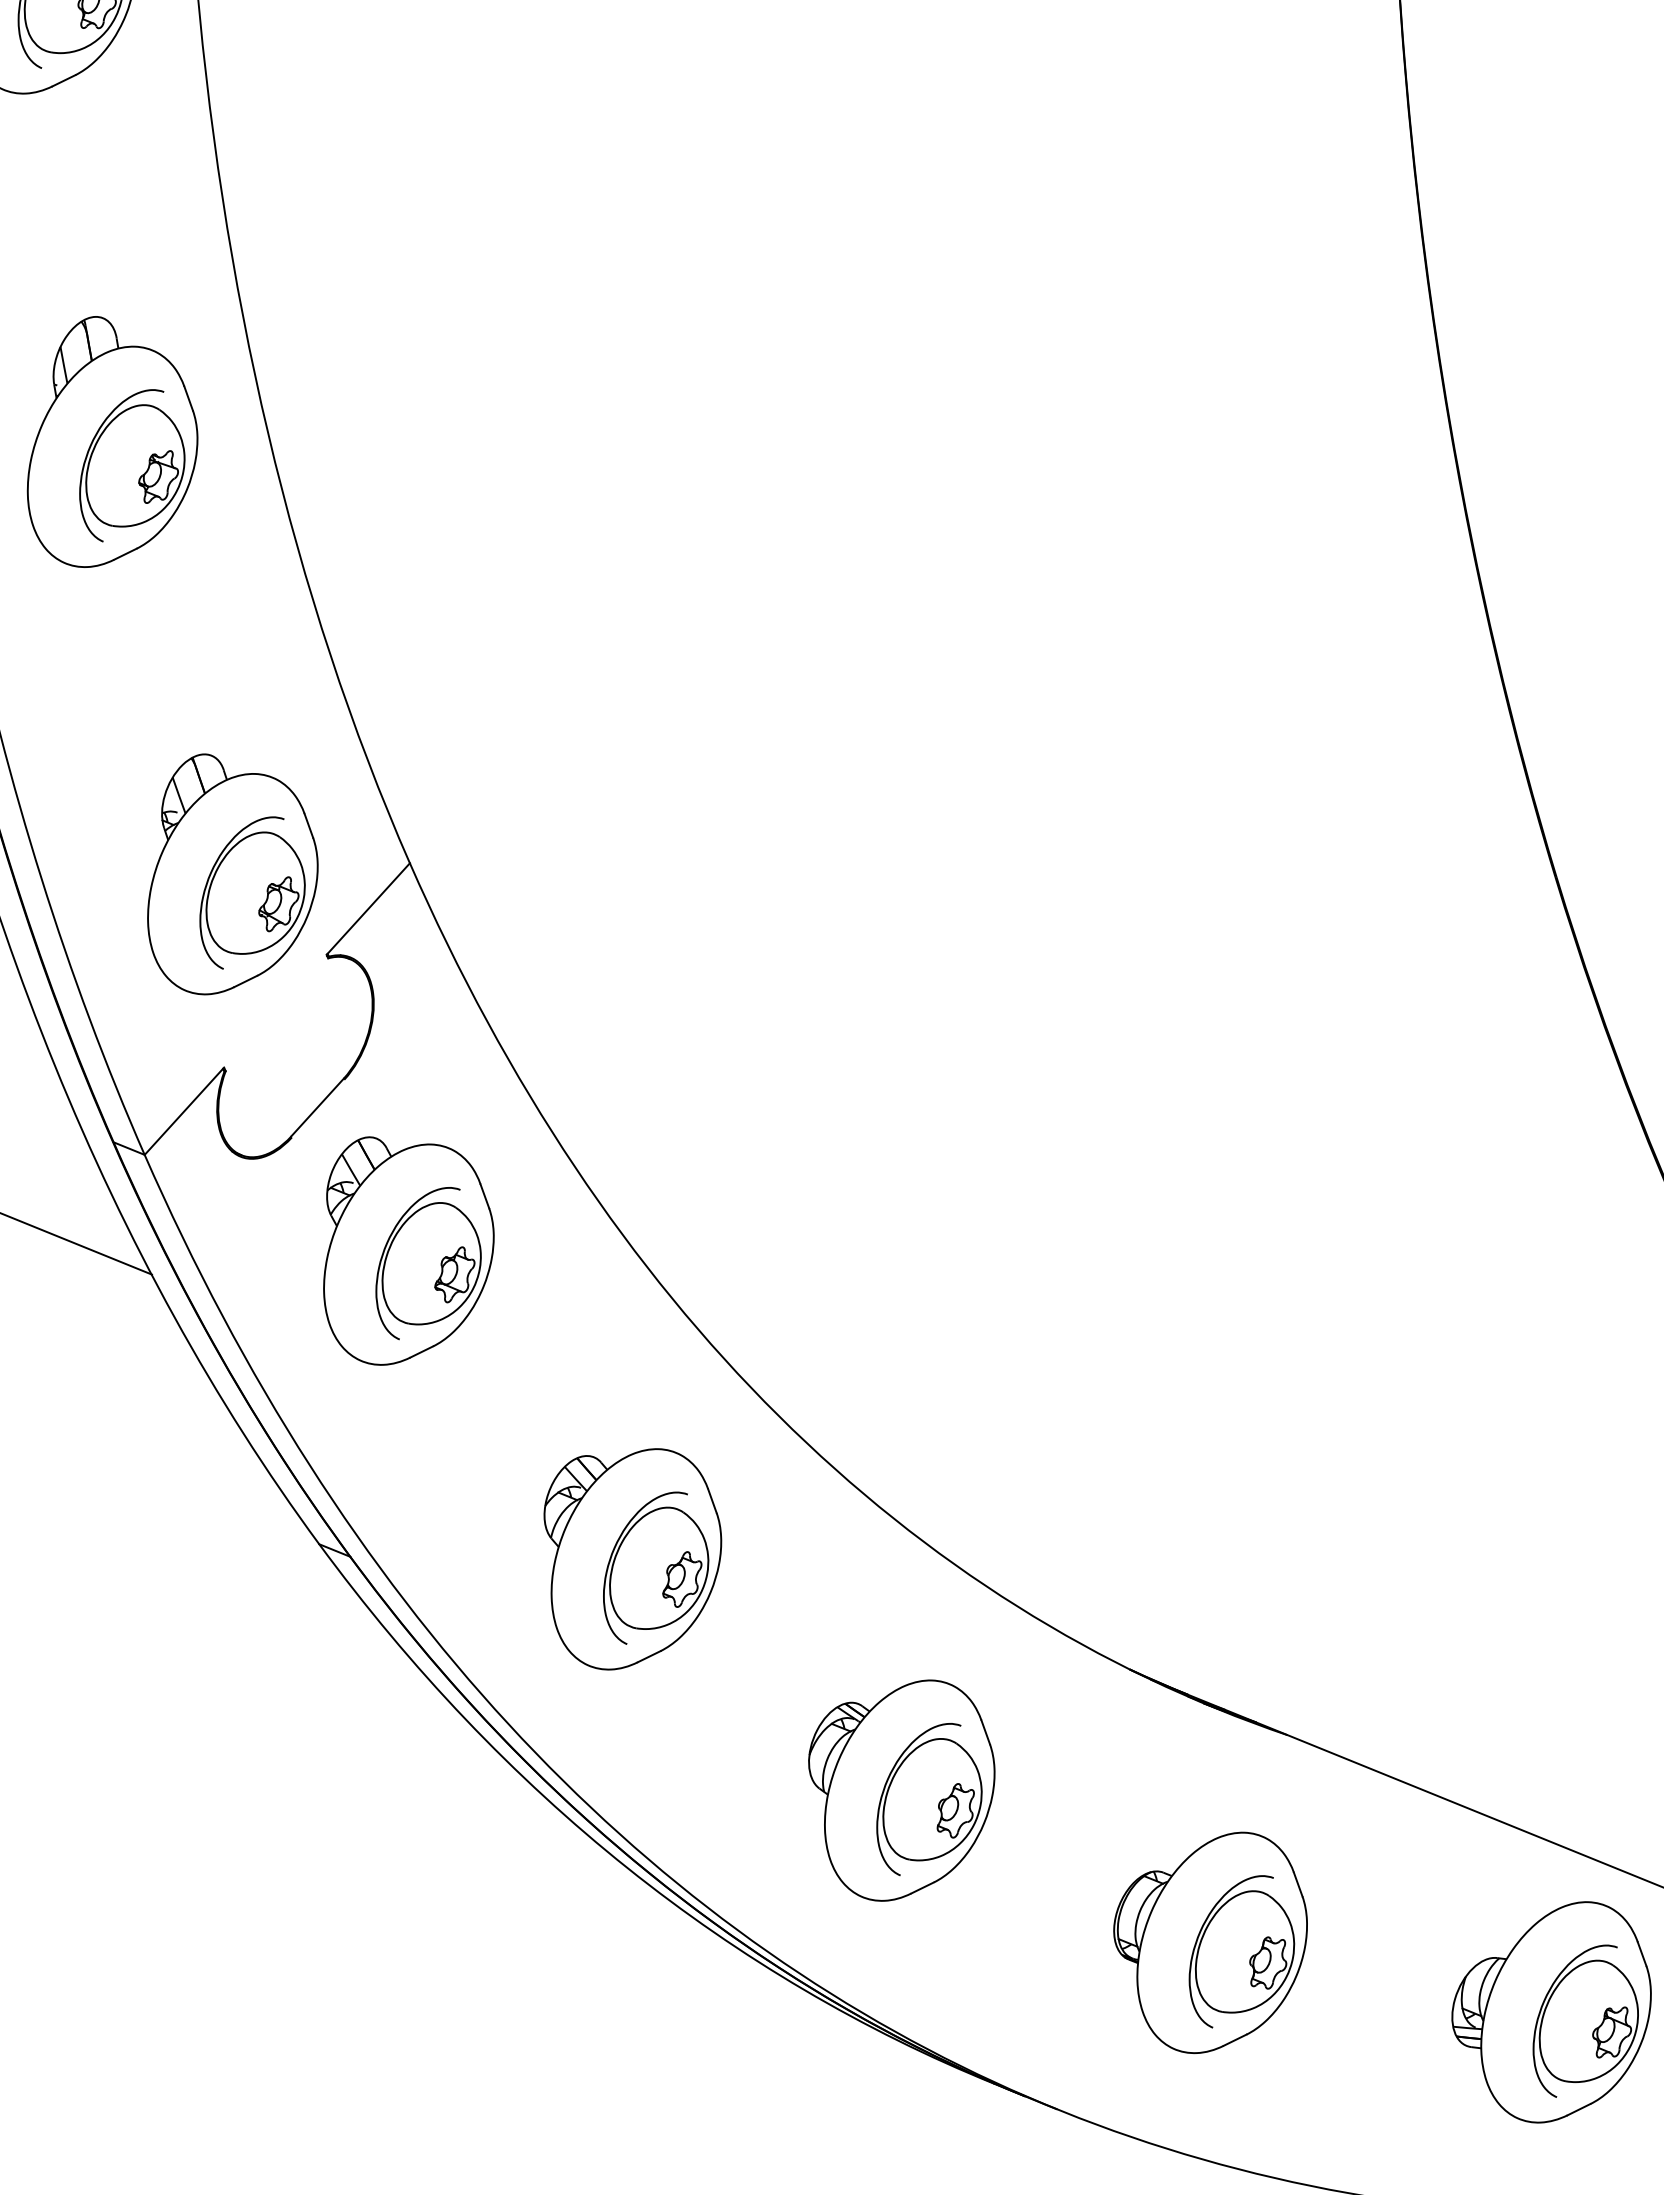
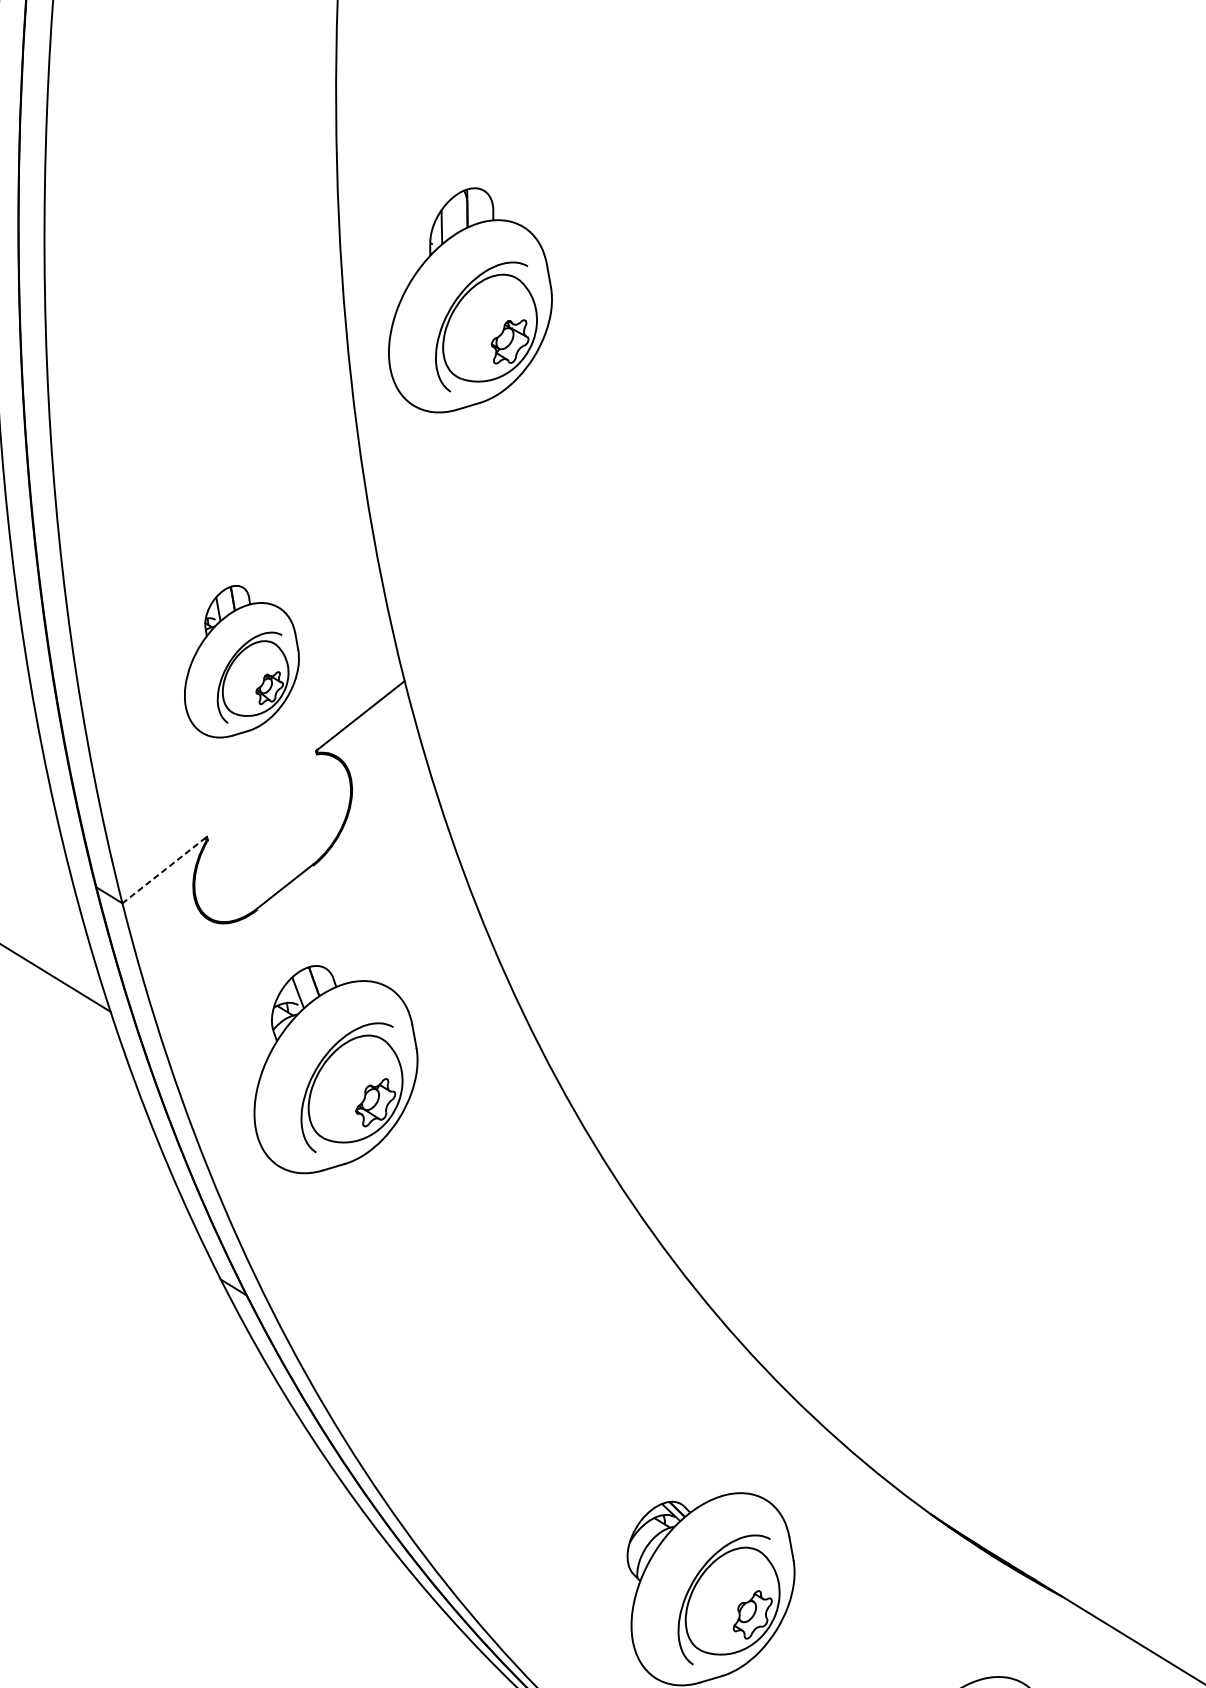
part: (112, 441) -> (474, 303), moved
part: (232, 874) -> (243, 664), size x0.7
line: (183, 1112) -> (163, 871), solid -> dashed
part: (408, 1250) -> (337, 1073), moved
part: (632, 1559) -> (500, 1340), removed

